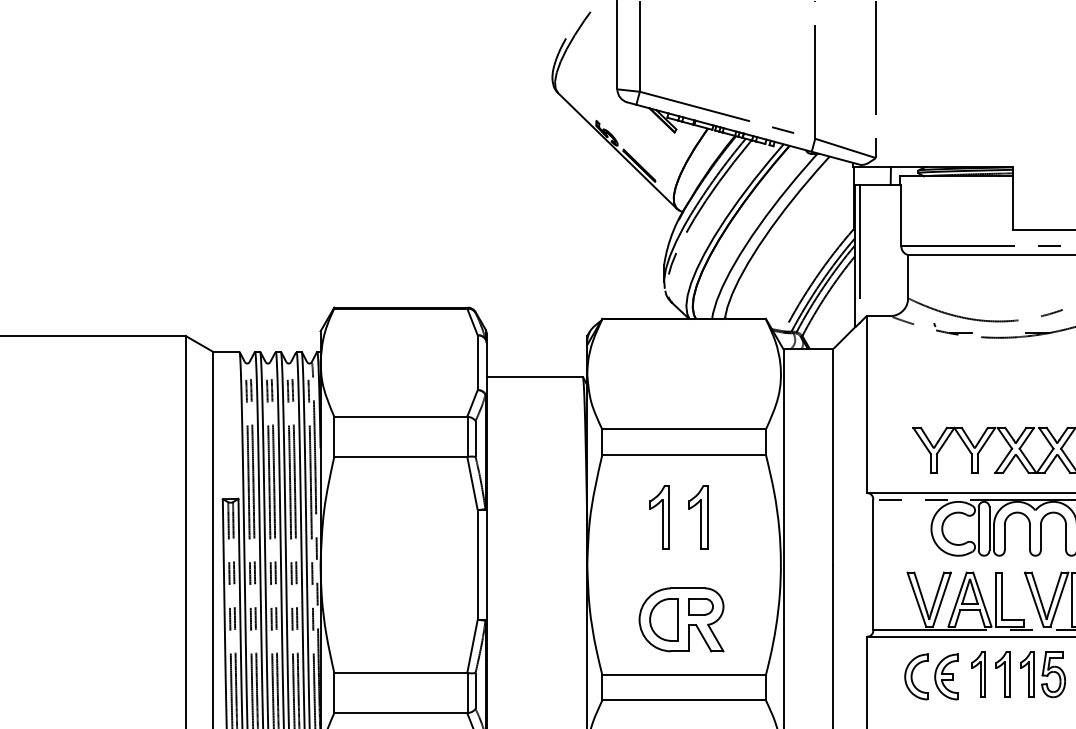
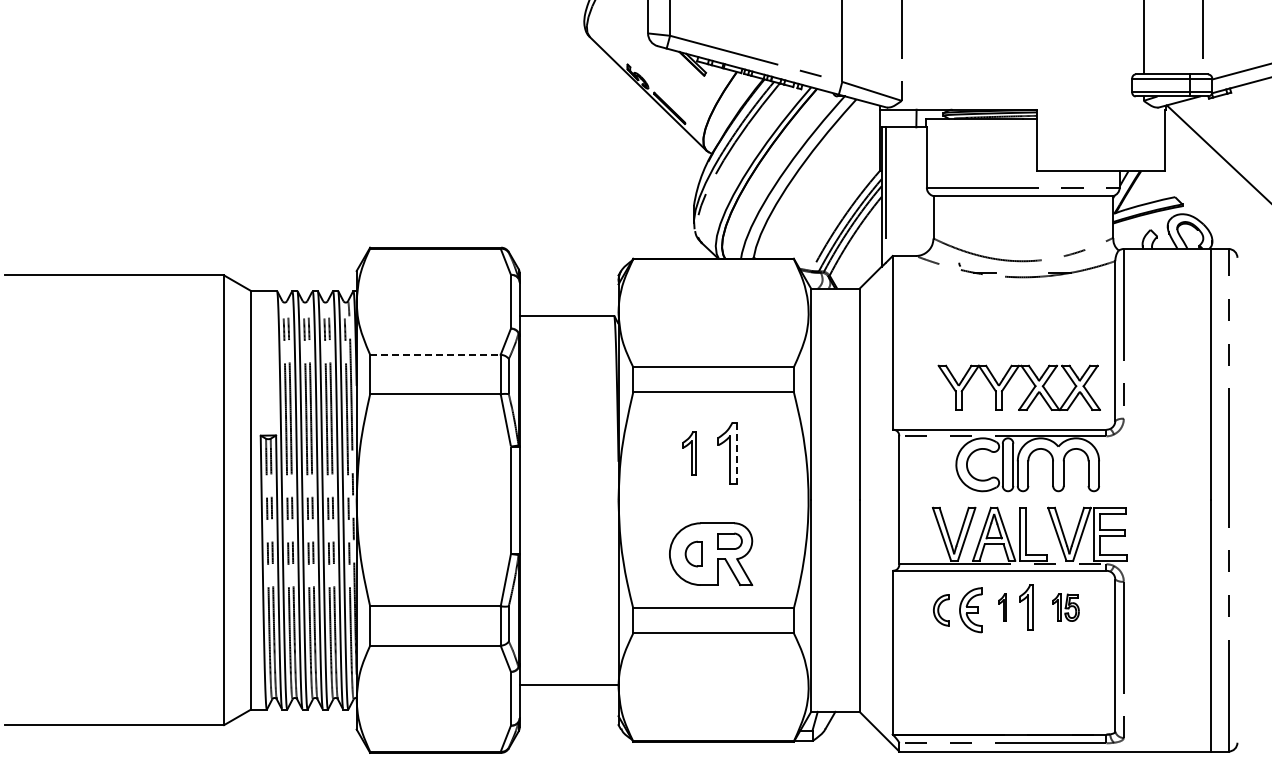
line: (400, 416) -> (435, 354), solid -> dashed
part: (659, 517) -> (689, 453), size x0.7
line: (707, 517) -> (736, 453), solid -> dashed
part: (663, 619) -> (693, 553), size x0.6
part: (978, 674) -> (1002, 607), size x0.6
part: (1042, 674) -> (1065, 607), size x0.6
part: (916, 677) -> (941, 610), size x0.7

